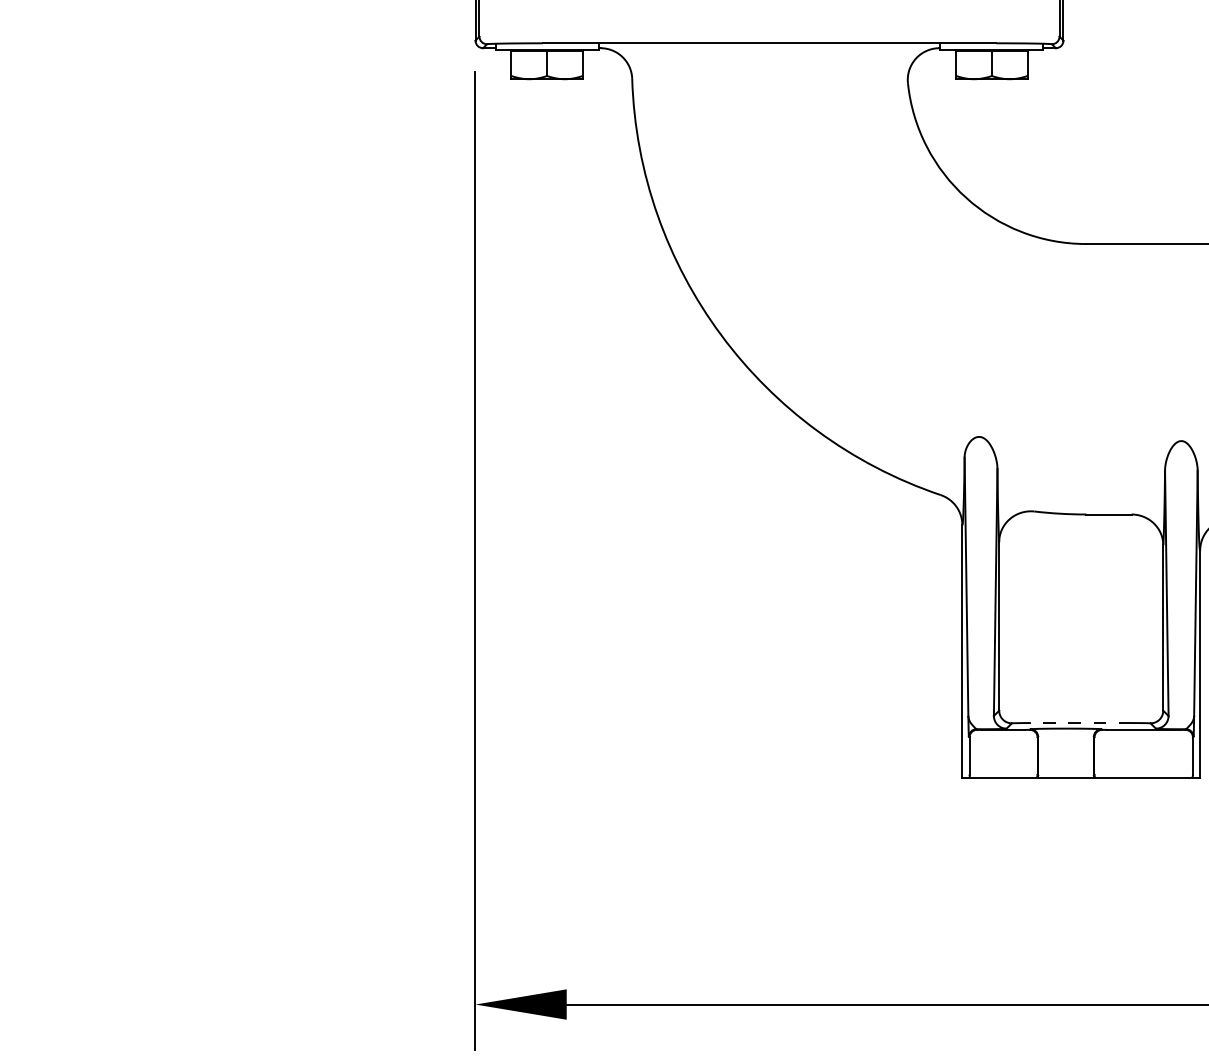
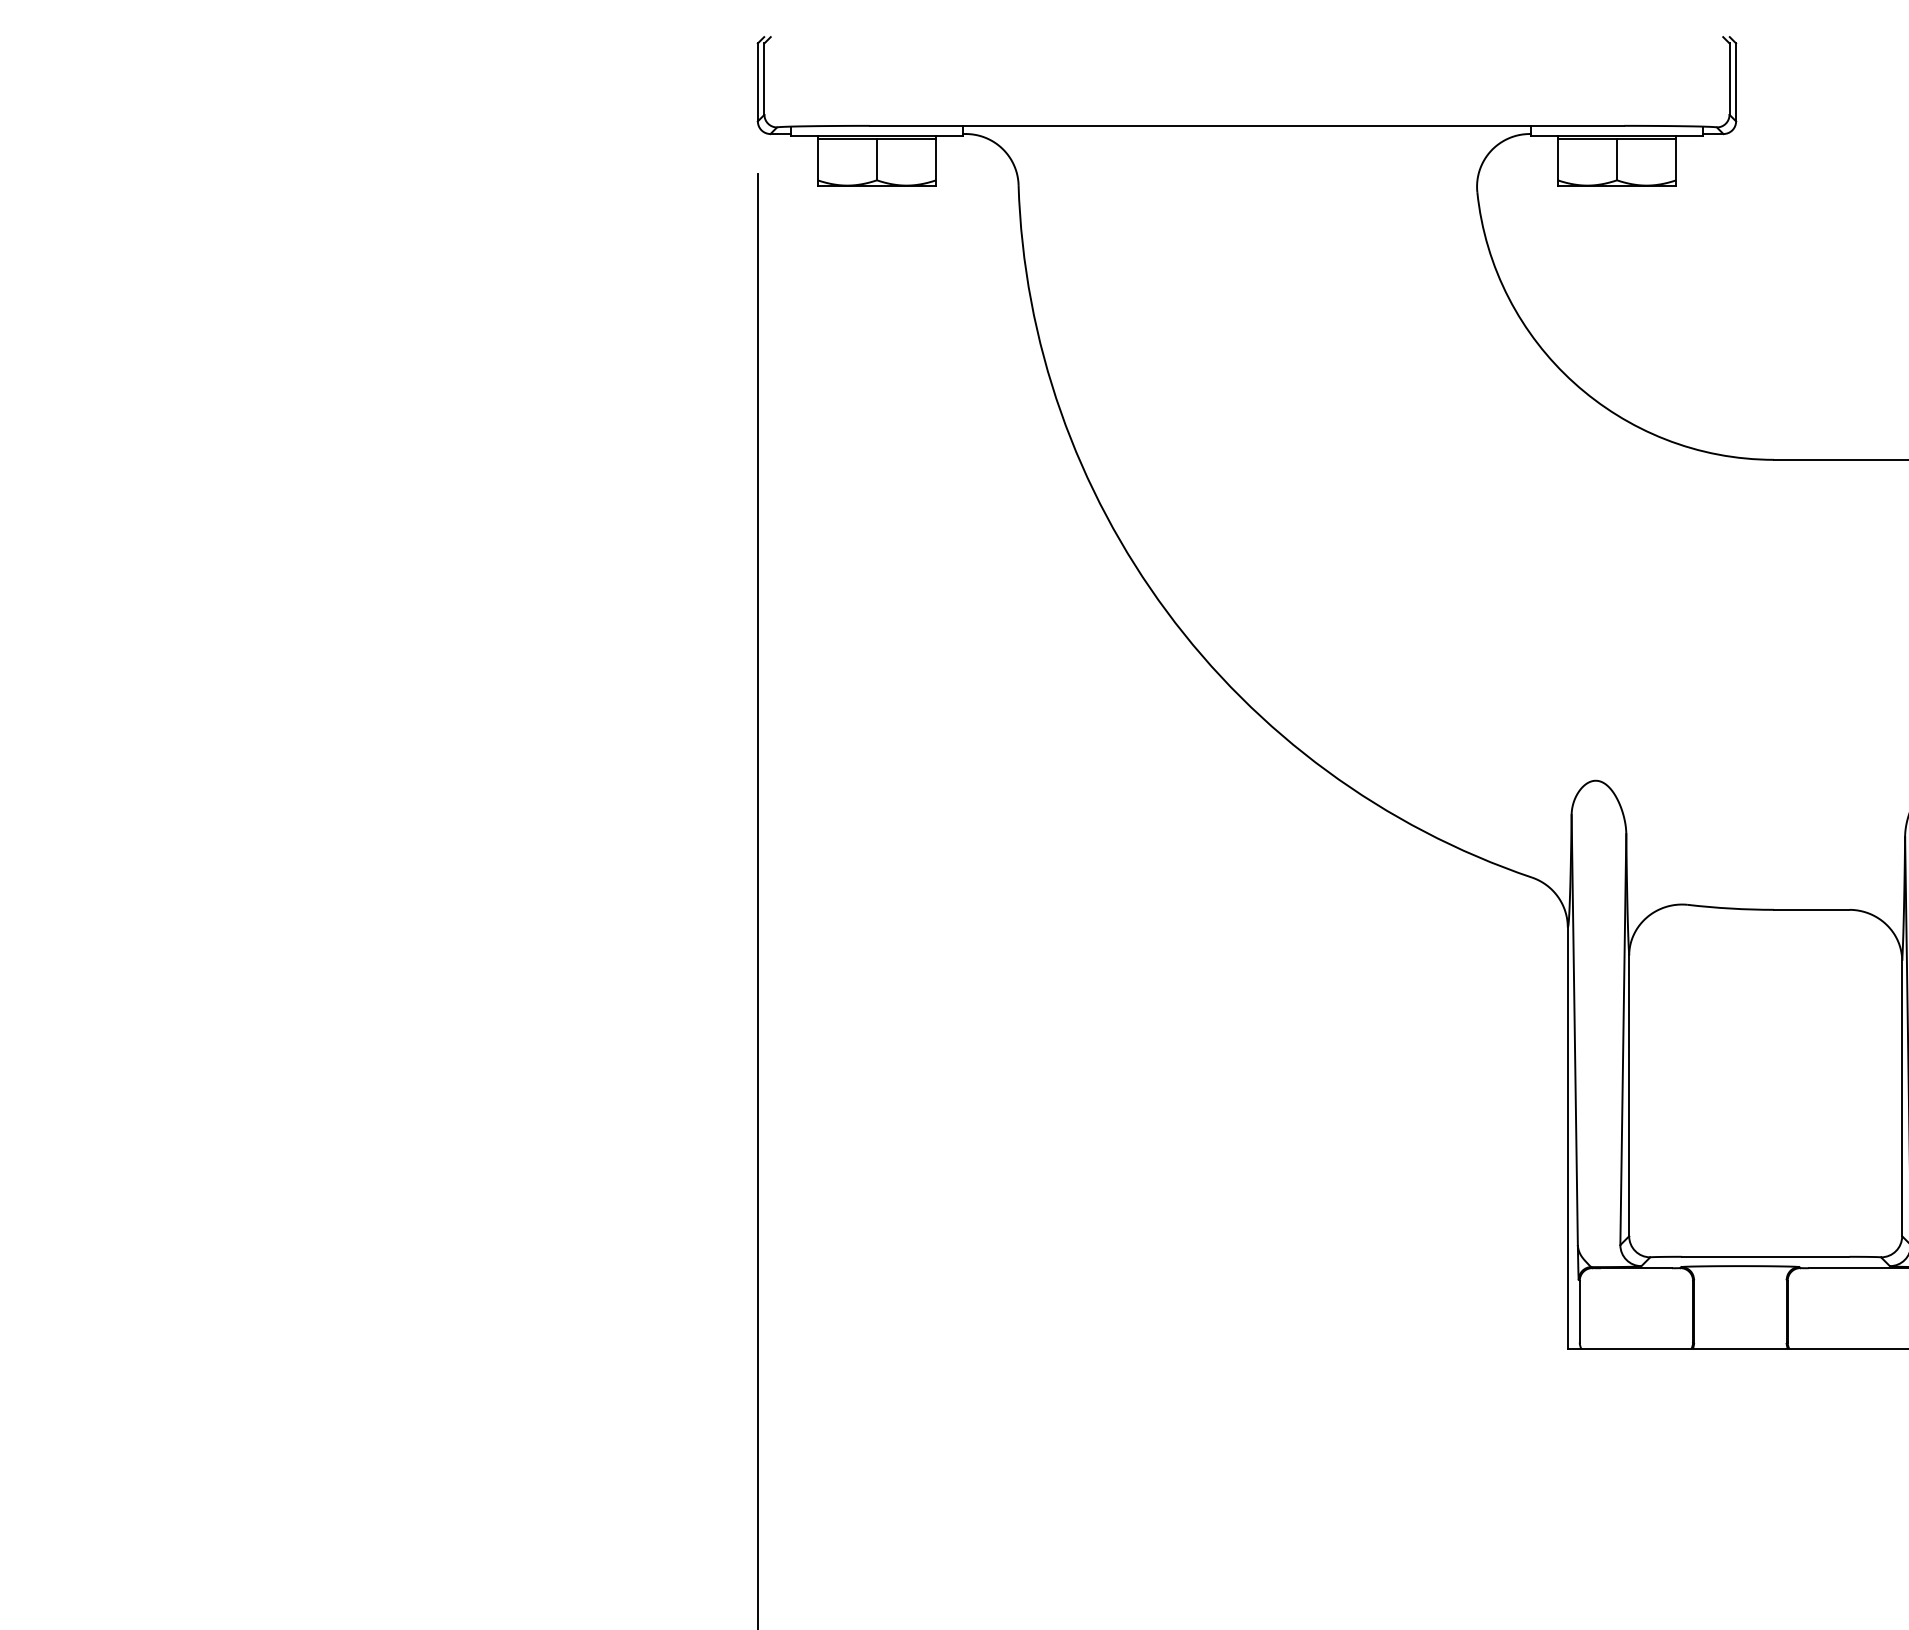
line: (1080, 723) -> (1764, 1257), dashed -> solid

